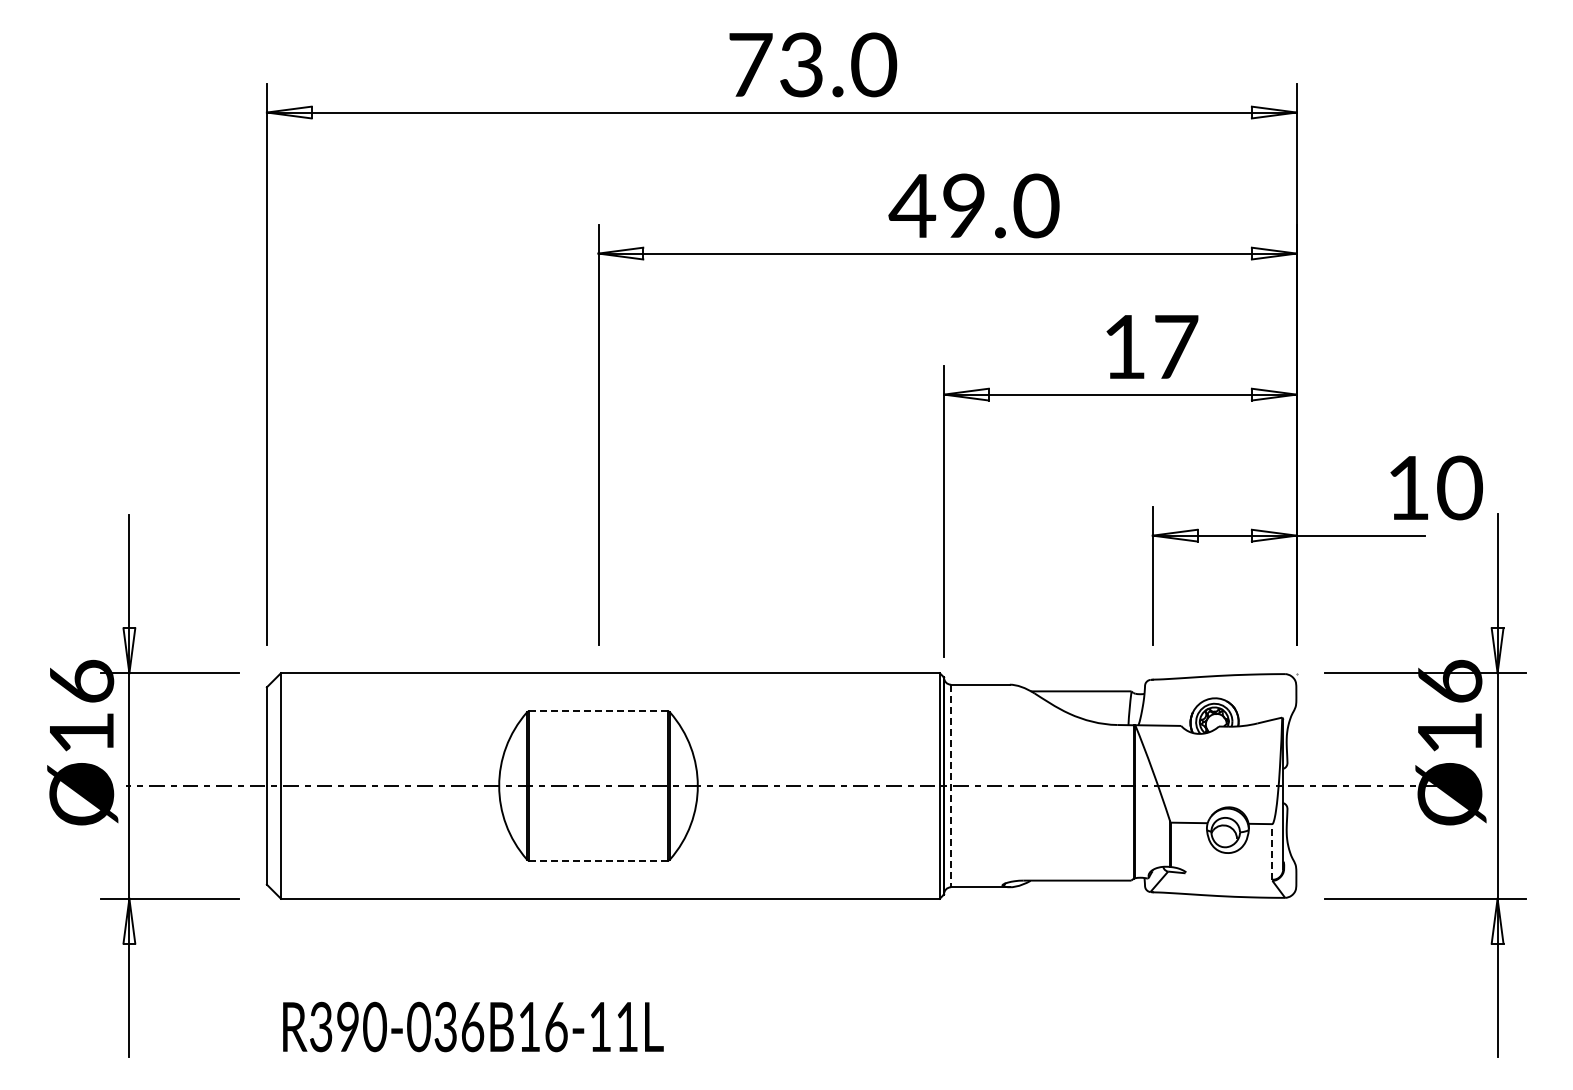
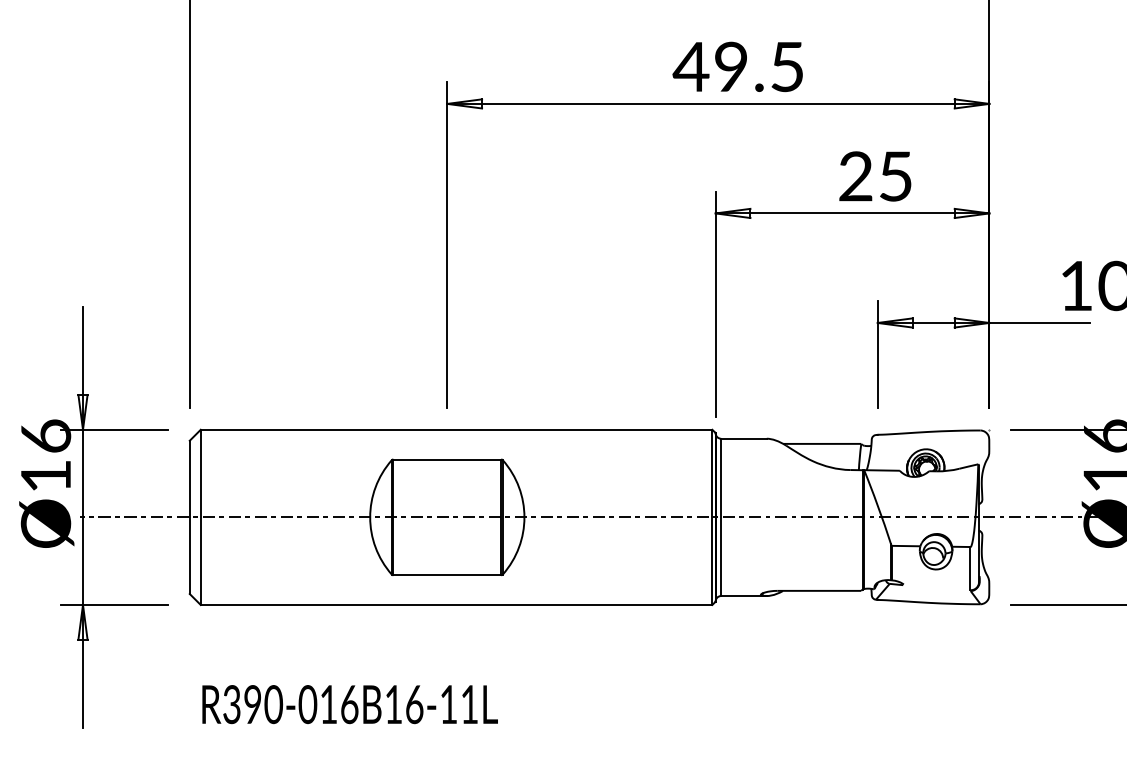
text: (1036, 205) -> (787, 66), 49.0 -> 49.5
text: (1150, 346) -> (875, 176), 17 -> 25
line: (598, 711) -> (447, 459), dashed -> solid
line: (951, 786) -> (721, 517), dashed -> solid
line: (1271, 851) -> (969, 568), dashed -> solid
line: (598, 860) -> (447, 575), dashed -> solid
text: (445, 1026) -> (328, 704), R390-036B16-11L -> R390-016B16-11L

